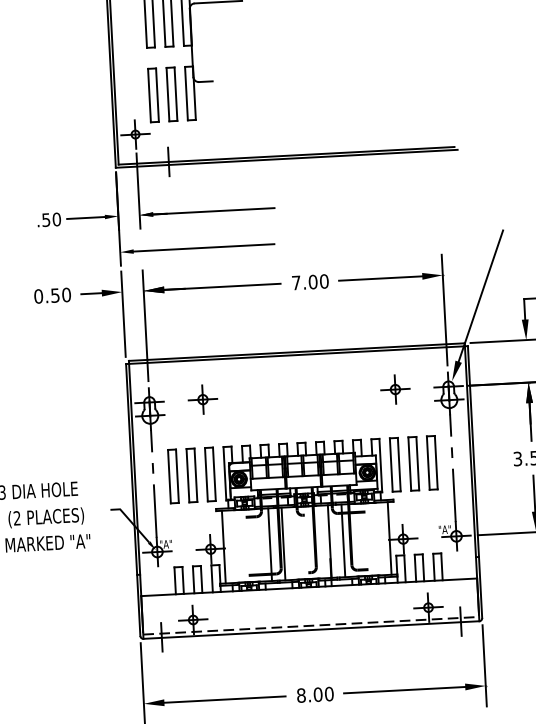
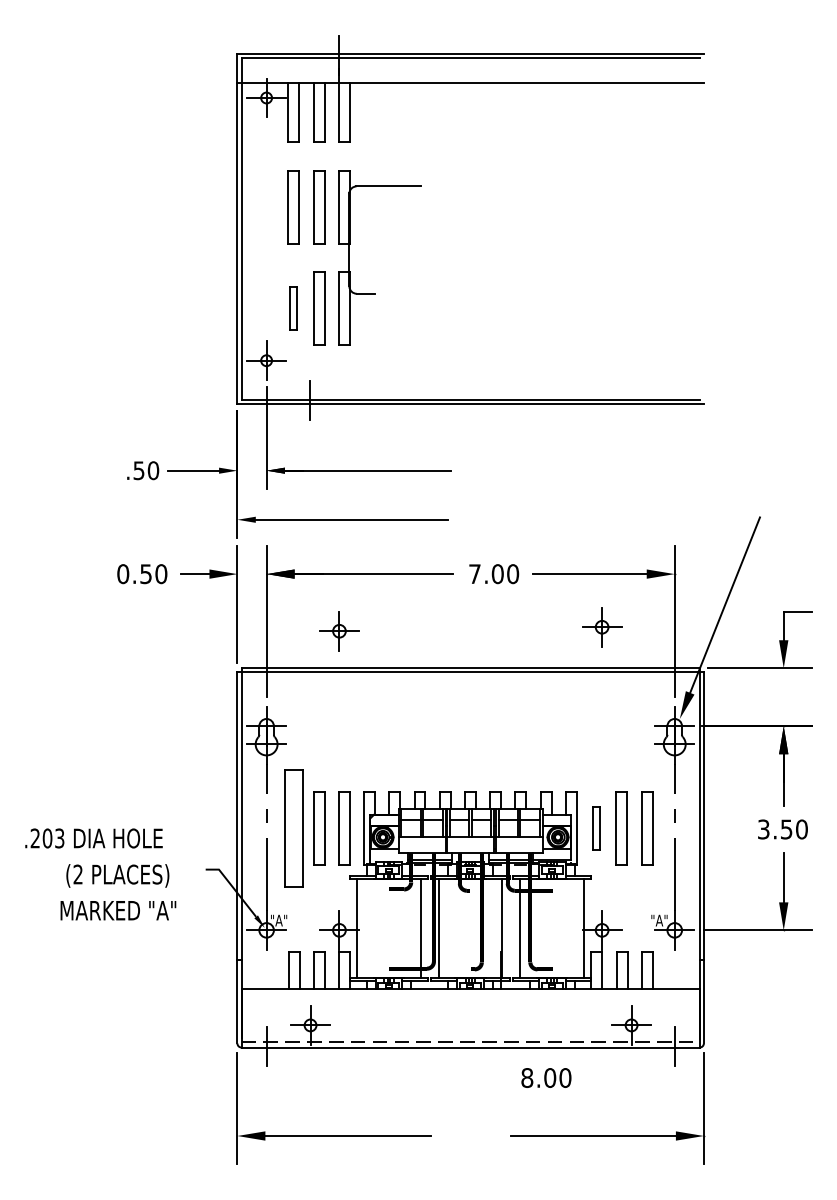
part: (153, 95) -> (293, 308), size x0.6
part: (395, 389) -> (602, 627), moved
part: (202, 399) -> (339, 631), moved
part: (395, 464) -> (596, 828), size x0.6
part: (173, 476) -> (293, 828), size x1.6
text: (315, 694) -> (546, 1077), moved

